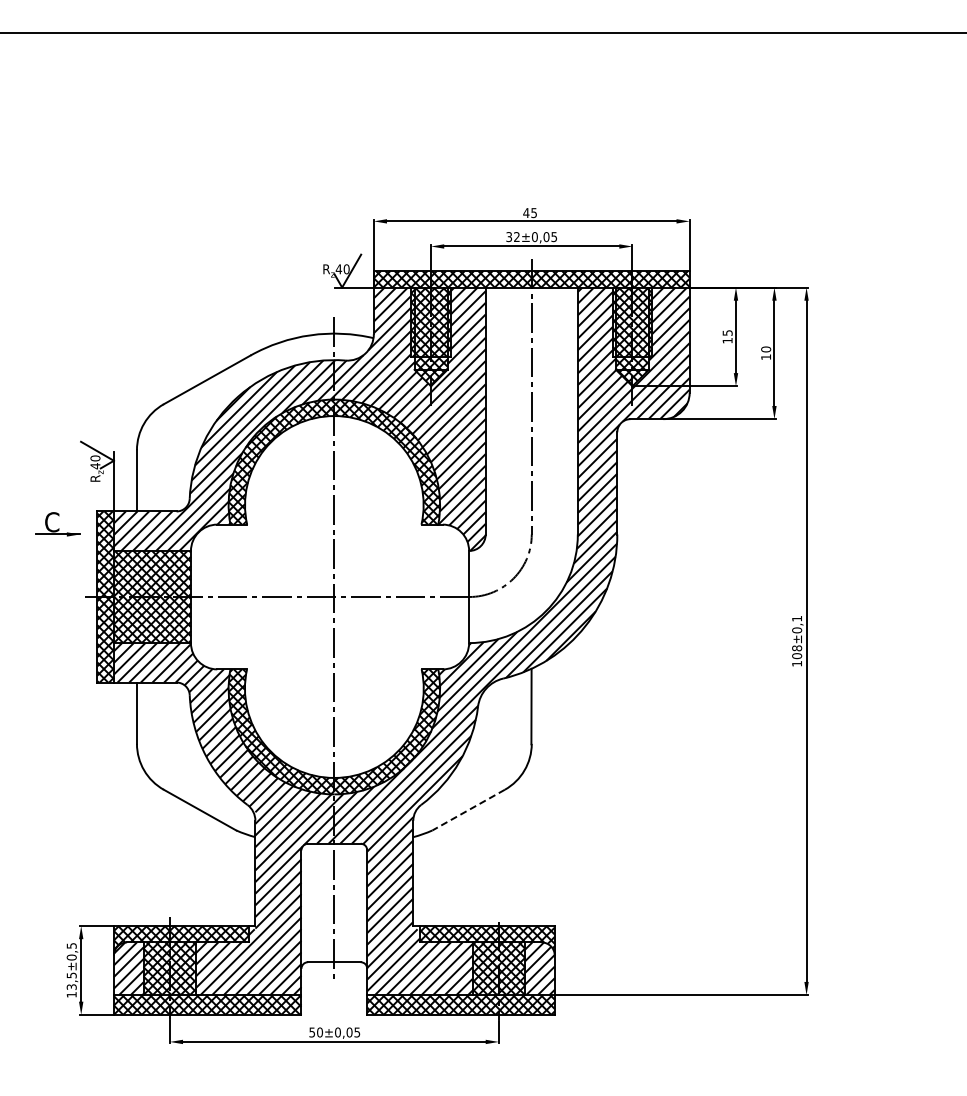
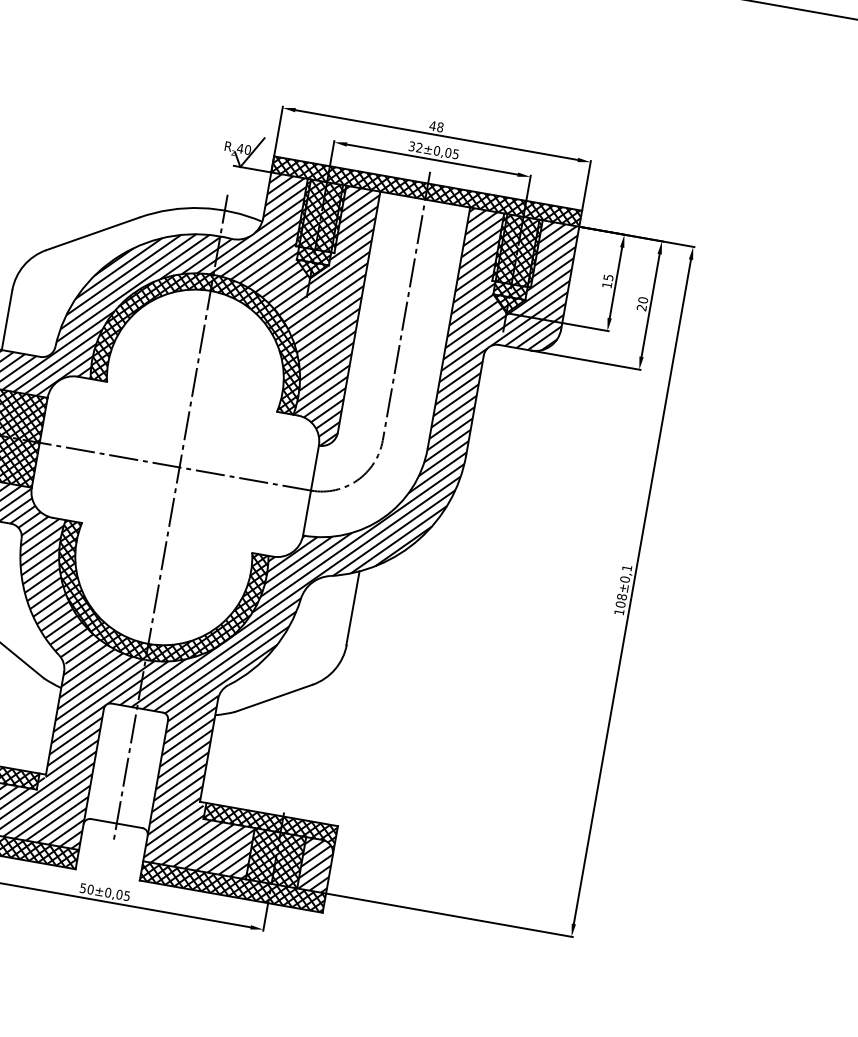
text: (534, 212) -> (440, 126), 45 -> 48
text: (765, 357) -> (641, 308), 10 -> 20
line: (468, 810) -> (273, 698), dashed -> solid

